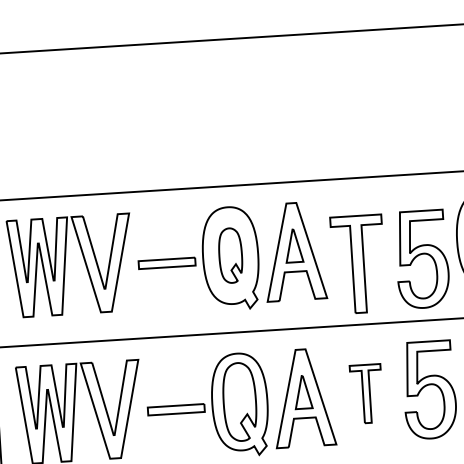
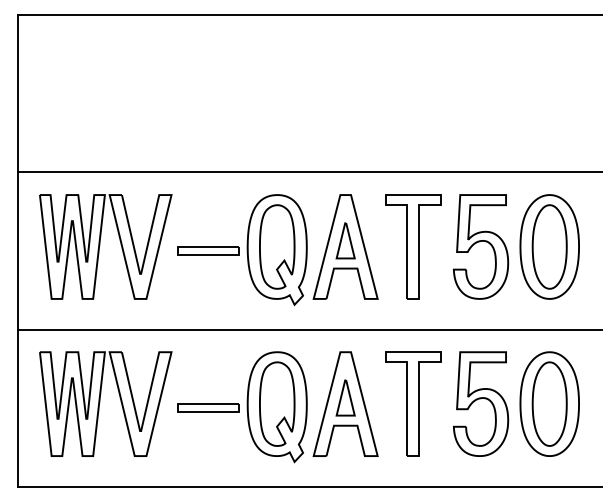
part: (230, 255) -> (277, 246), size x1.43
part: (422, 258) -> (481, 246), moved
part: (358, 263) -> (413, 246), moved
part: (366, 393) -> (413, 403), size x1.67

